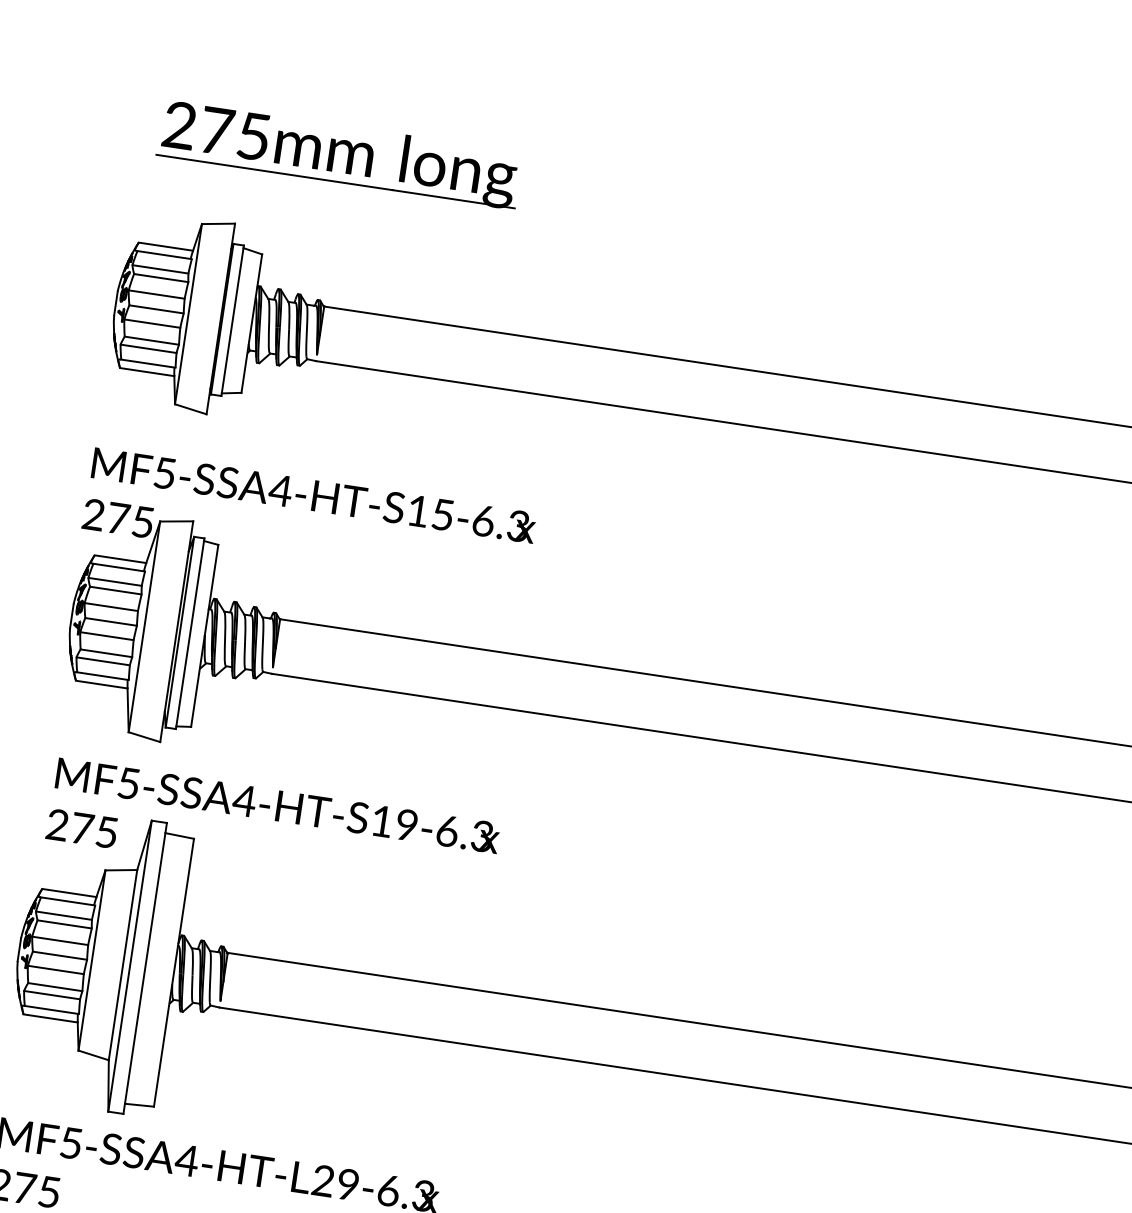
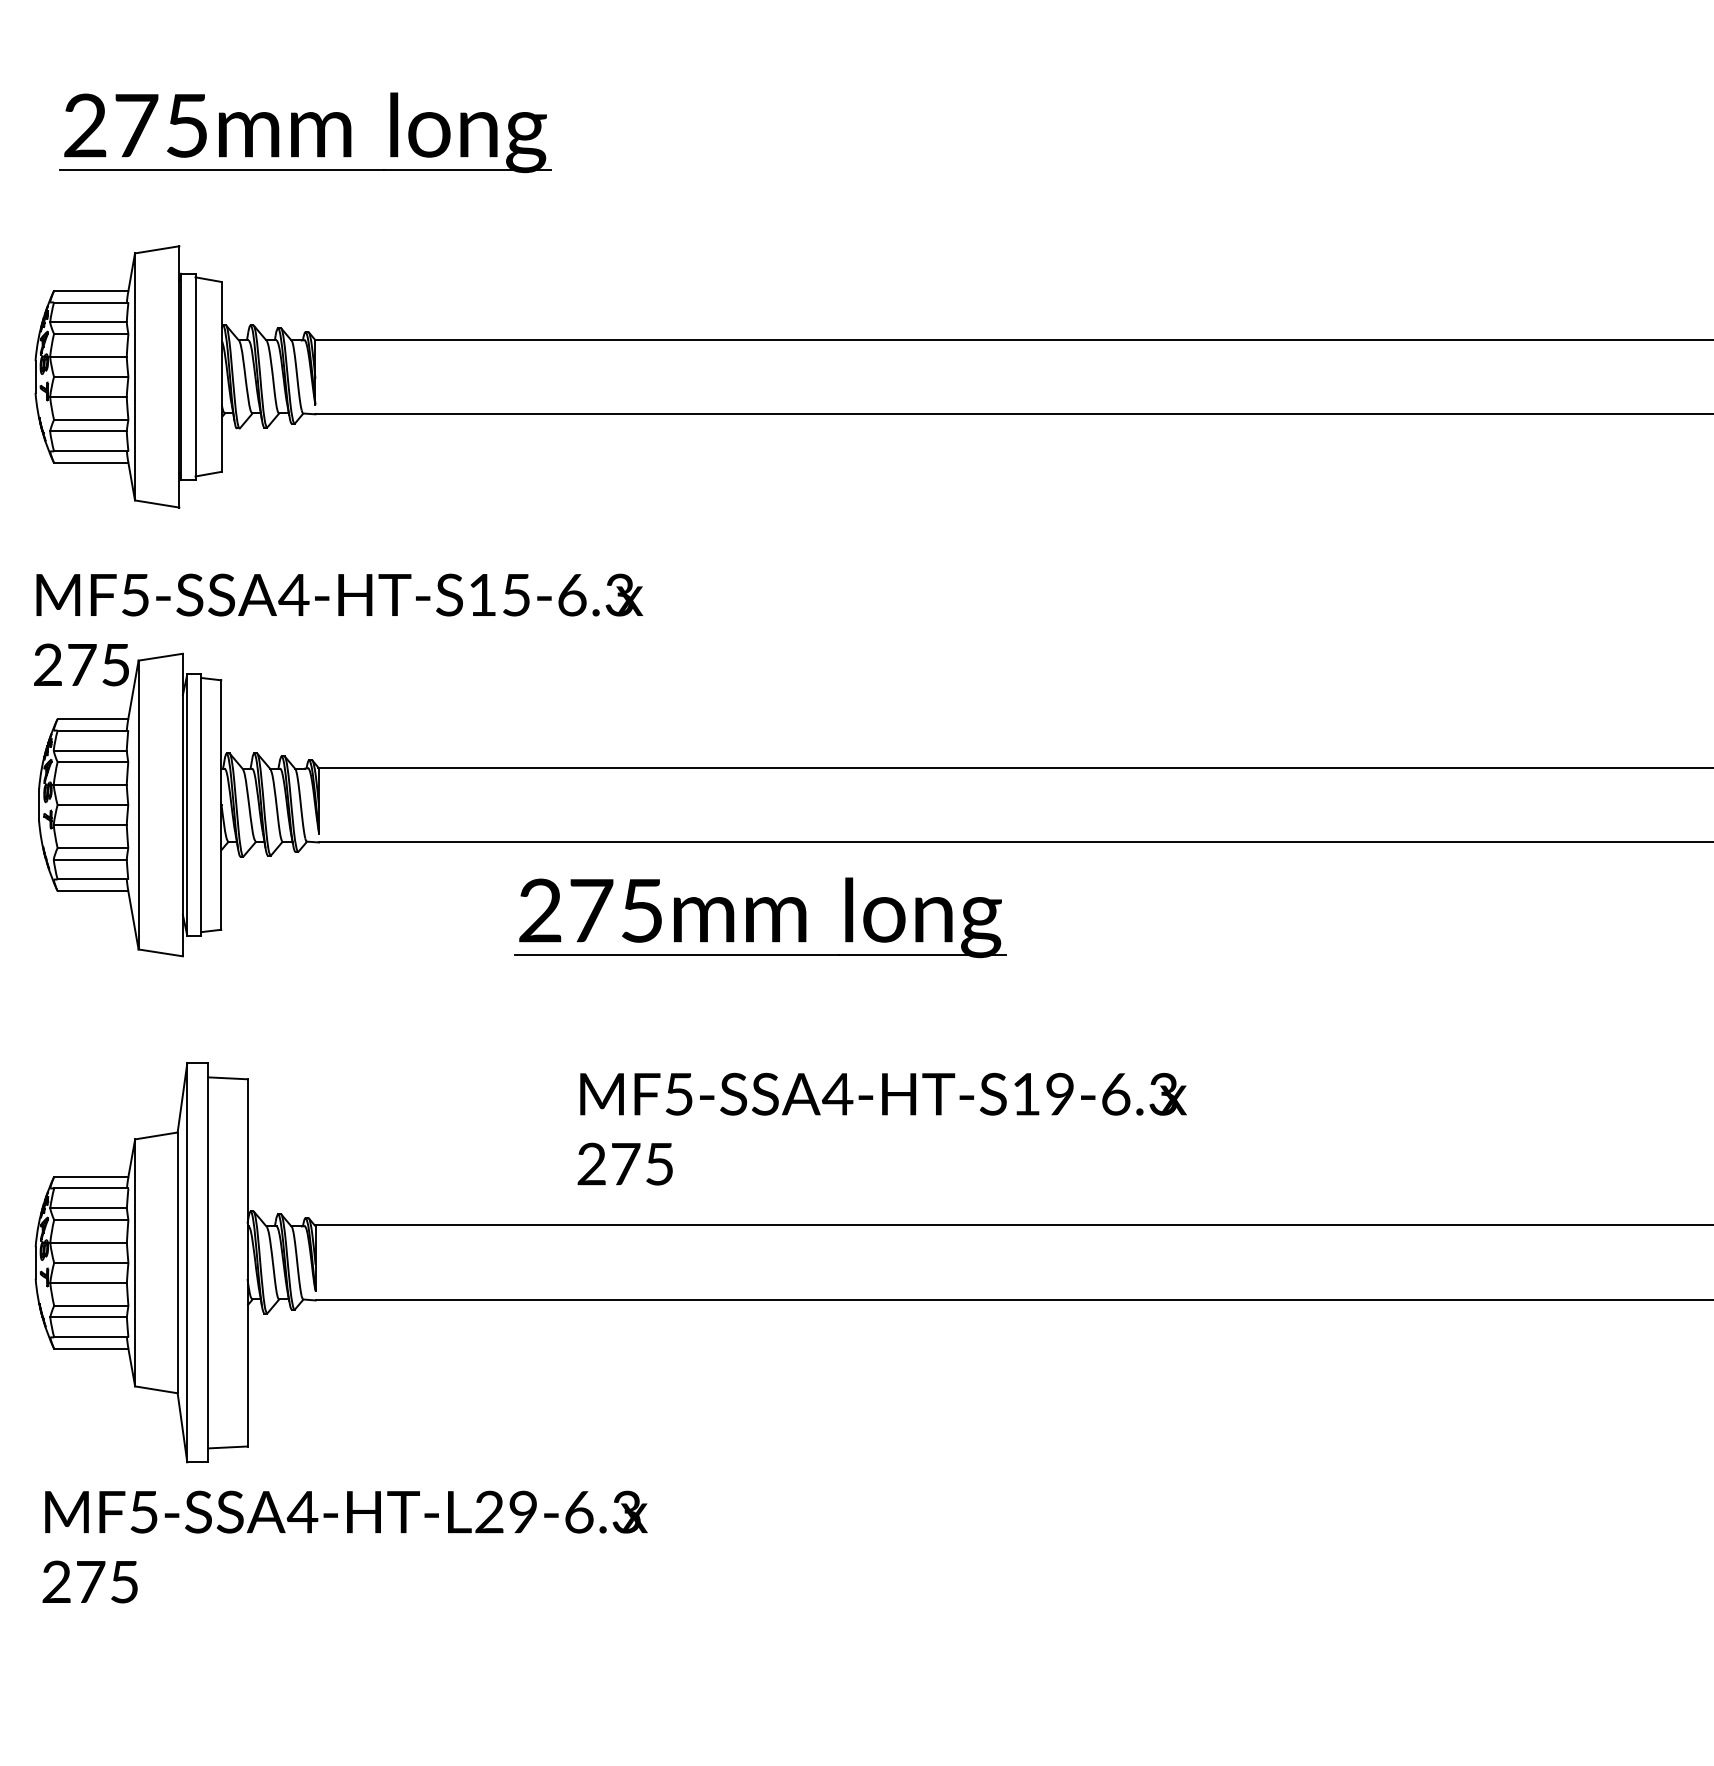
part: (580, 775) -> (753, 917), added
text: (272, 830) -> (881, 1128), moved

